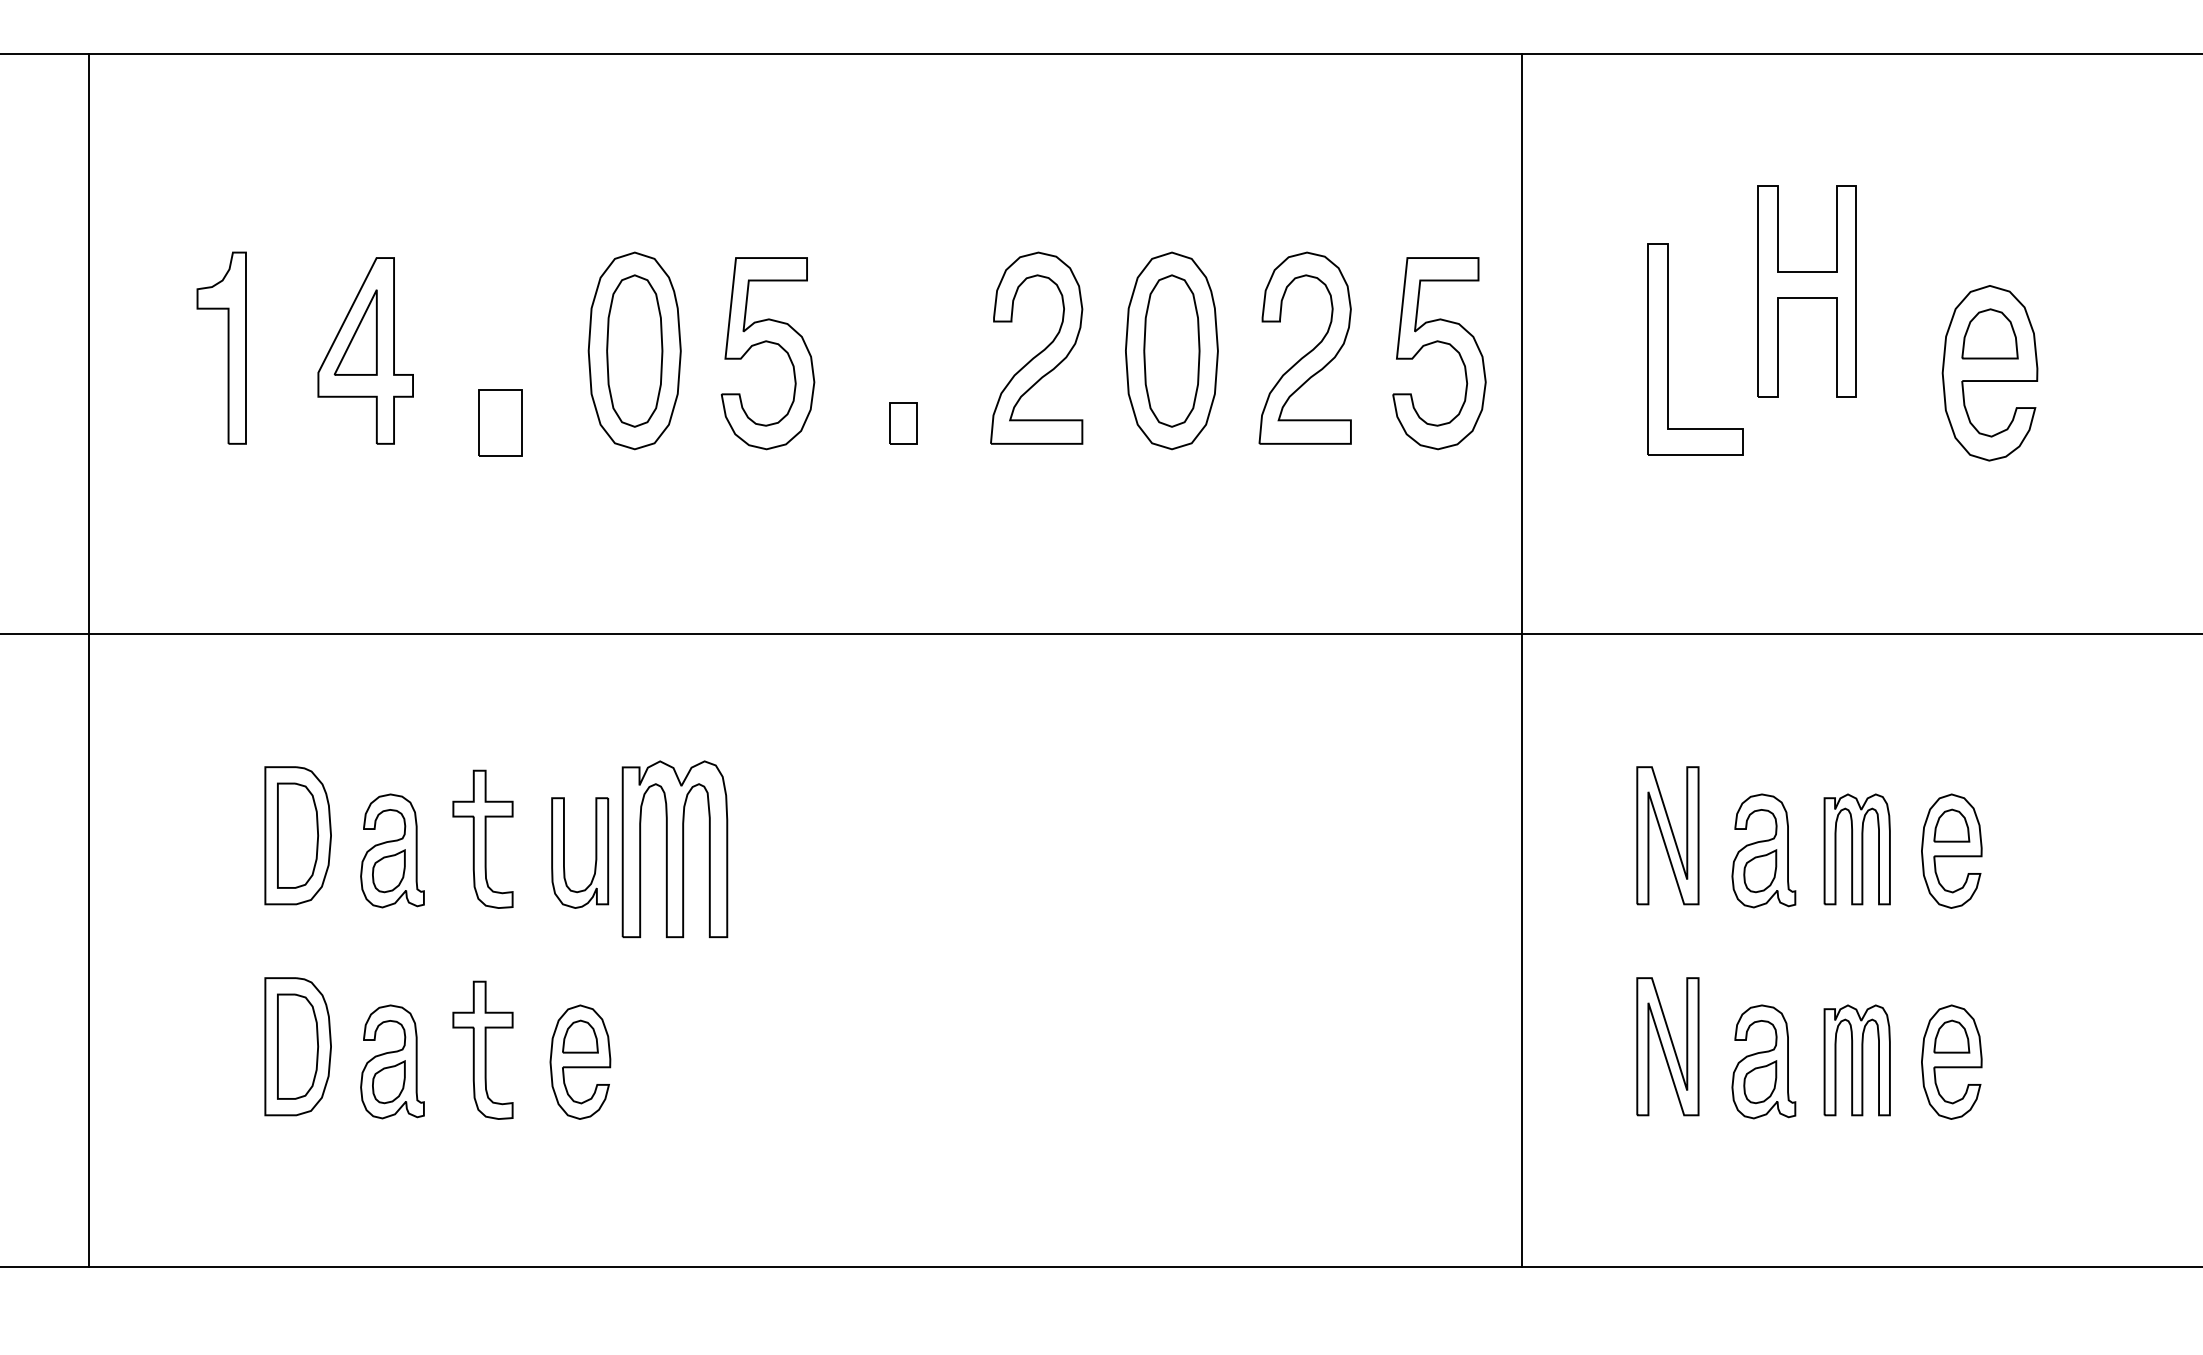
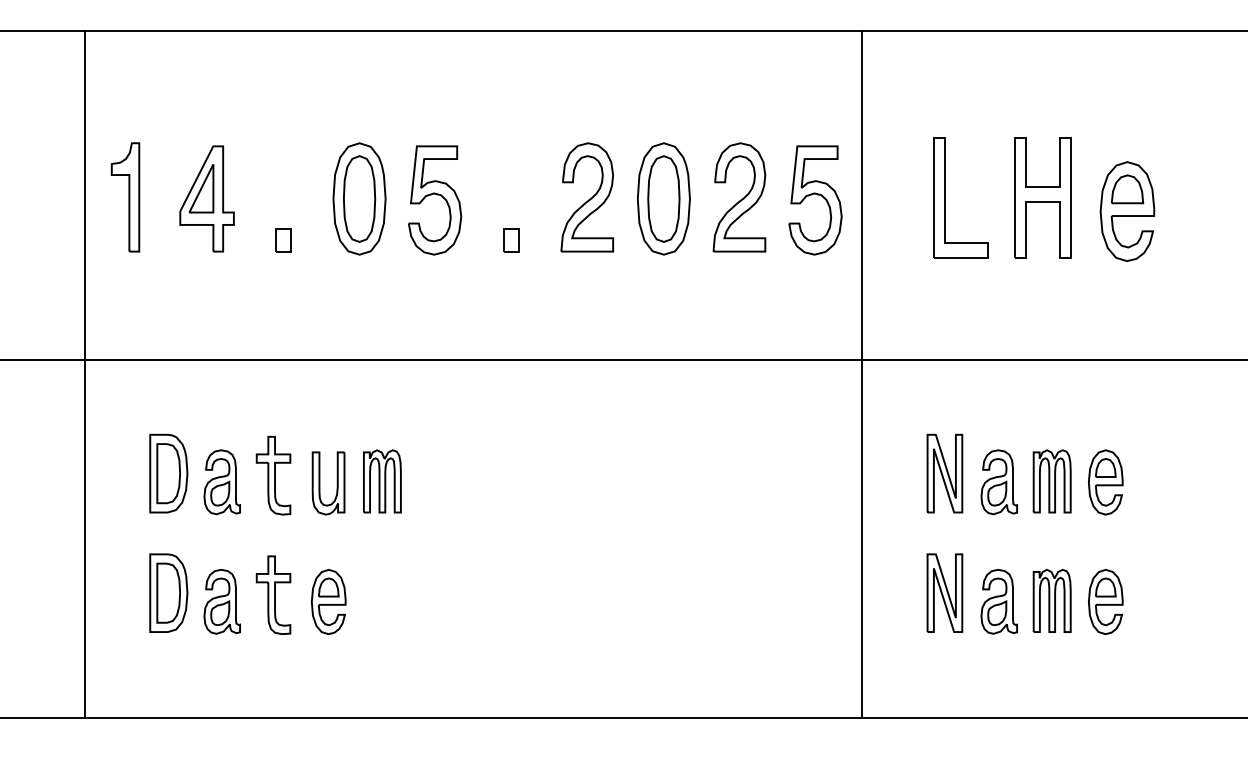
part: (1806, 290) -> (1042, 197), moved
part: (500, 424) -> (283, 240), size x0.62
line: (89, 660) -> (85, 374), moved
part: (675, 849) -> (382, 481), size x0.62

